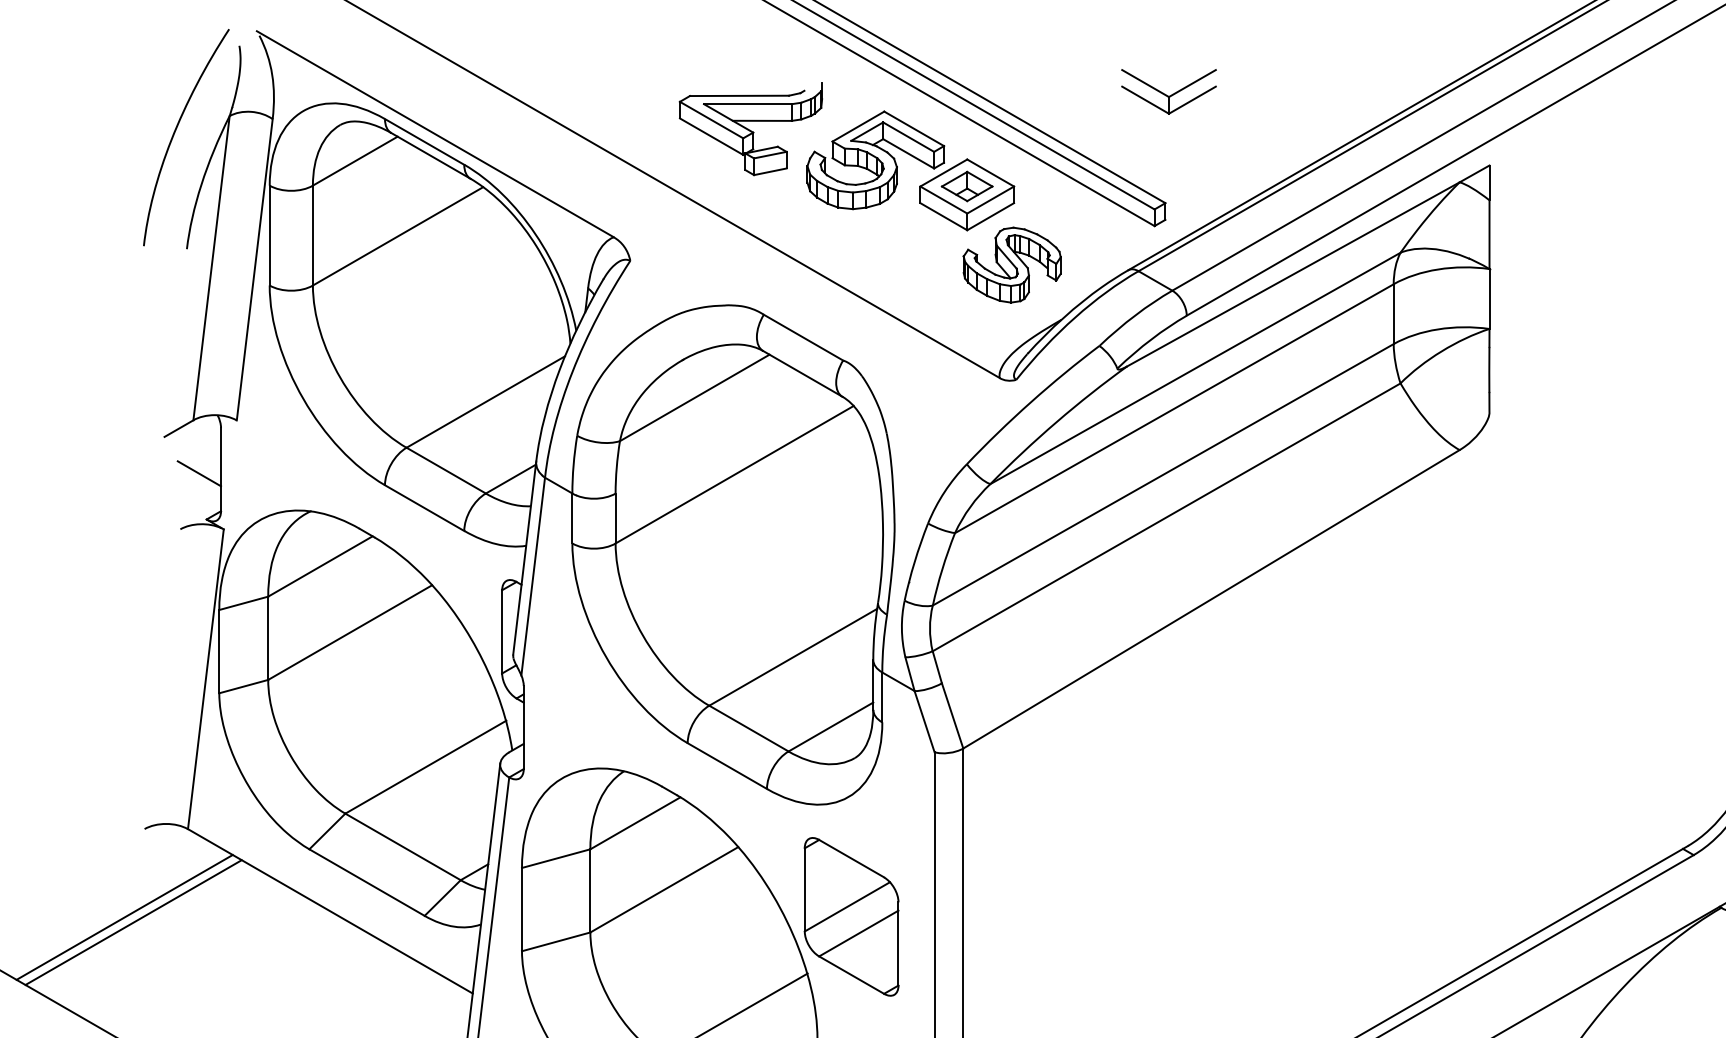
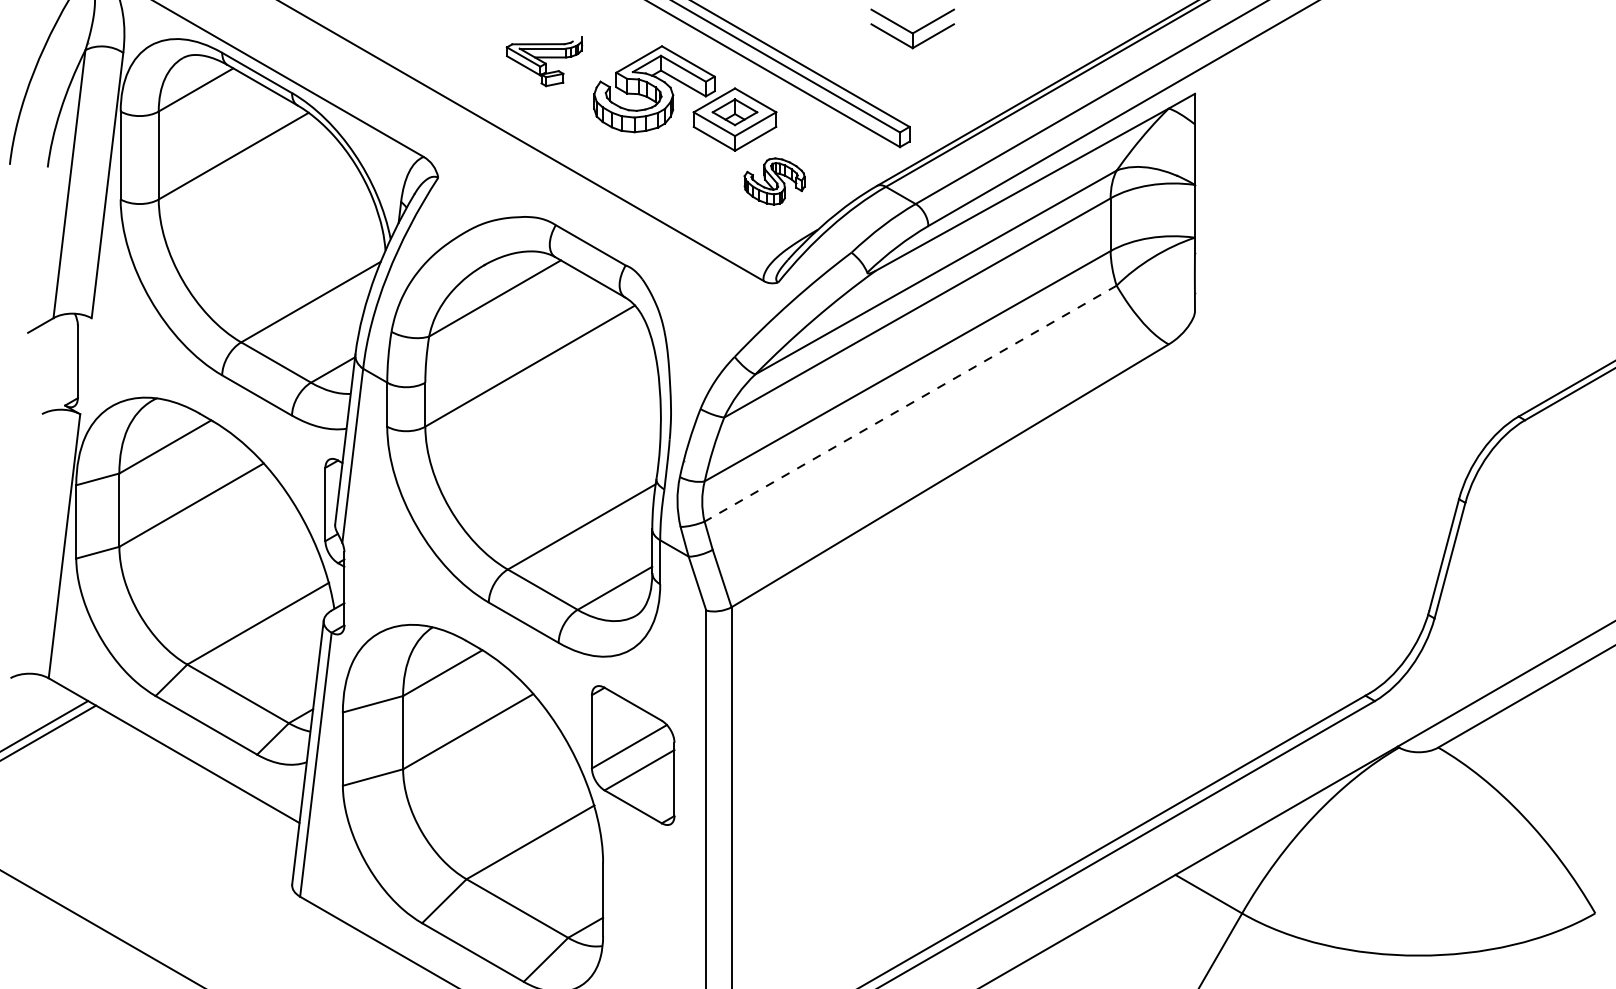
part: (750, 128) -> (544, 61), size x0.6
part: (1012, 265) -> (774, 181), size x0.7
line: (199, 474) -> (58, 365), removed
line: (1166, 517) -> (910, 403), solid -> dashed

